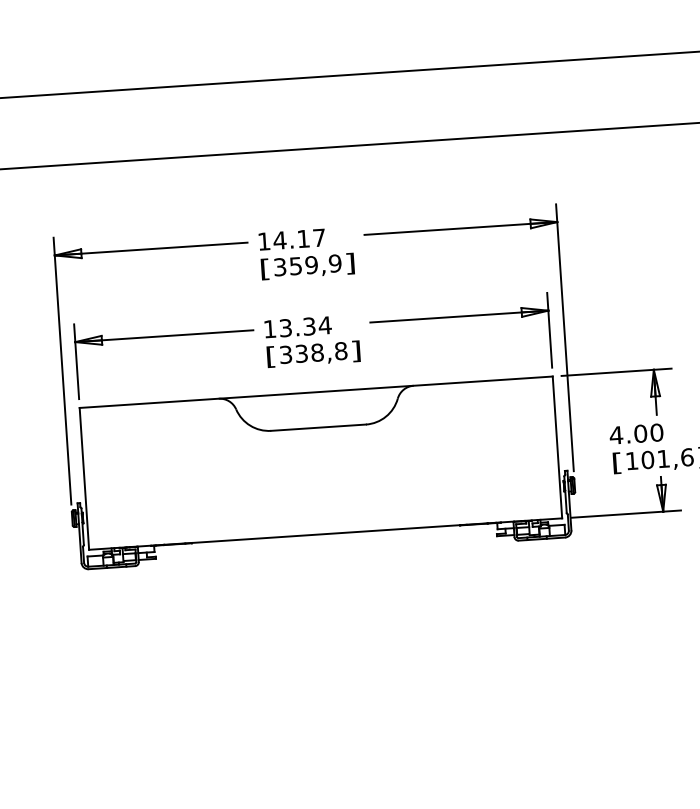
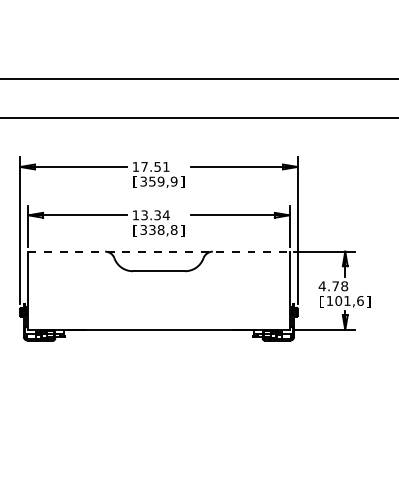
text: (299, 238) -> (155, 166), 14.17 -> 17.51
line: (315, 392) -> (158, 251), solid -> dashed
text: (649, 433) -> (340, 286), 4.00 -> 4.78

